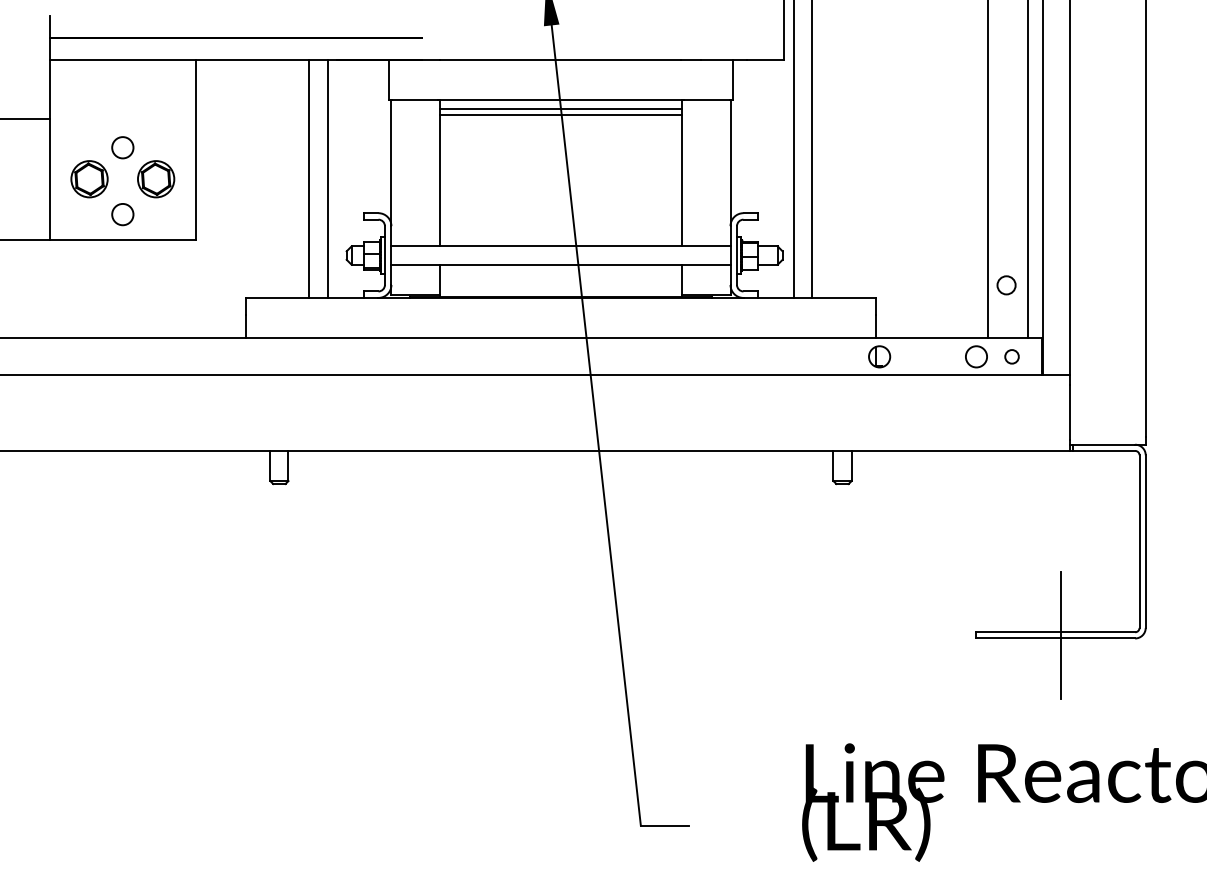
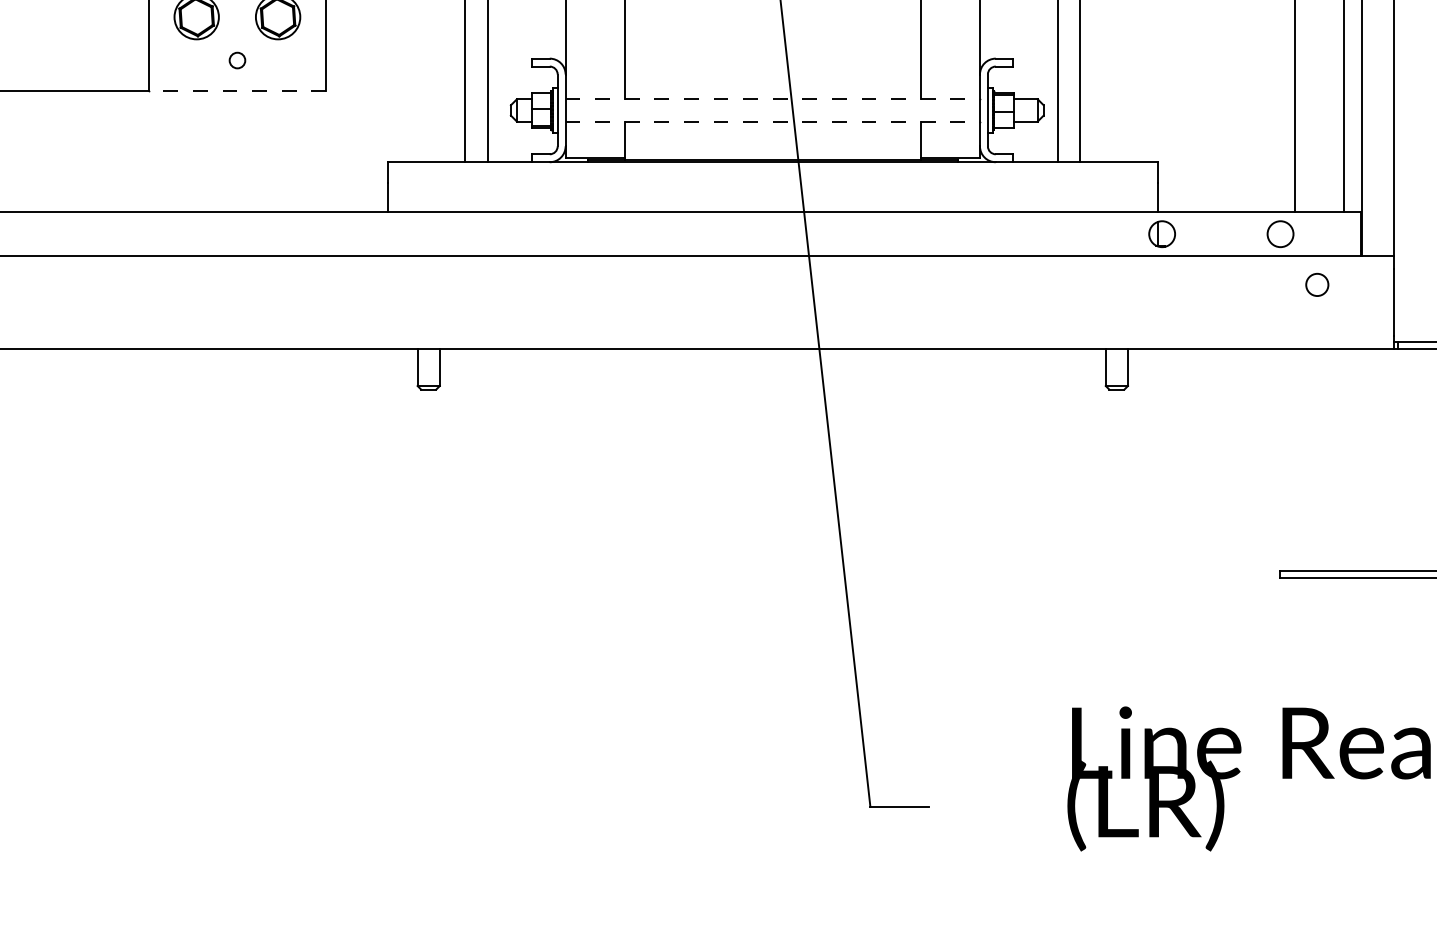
circle: (122, 214) -> (236, 60), size x0.6
line: (122, 239) -> (236, 90), solid -> dashed
line: (560, 246) -> (772, 99), solid -> dashed
line: (560, 264) -> (772, 121), solid -> dashed
circle: (1006, 285) -> (1317, 285), moved
circle: (1011, 356) -> (1323, 233), removed
line: (1060, 635) -> (1383, 574), removed

